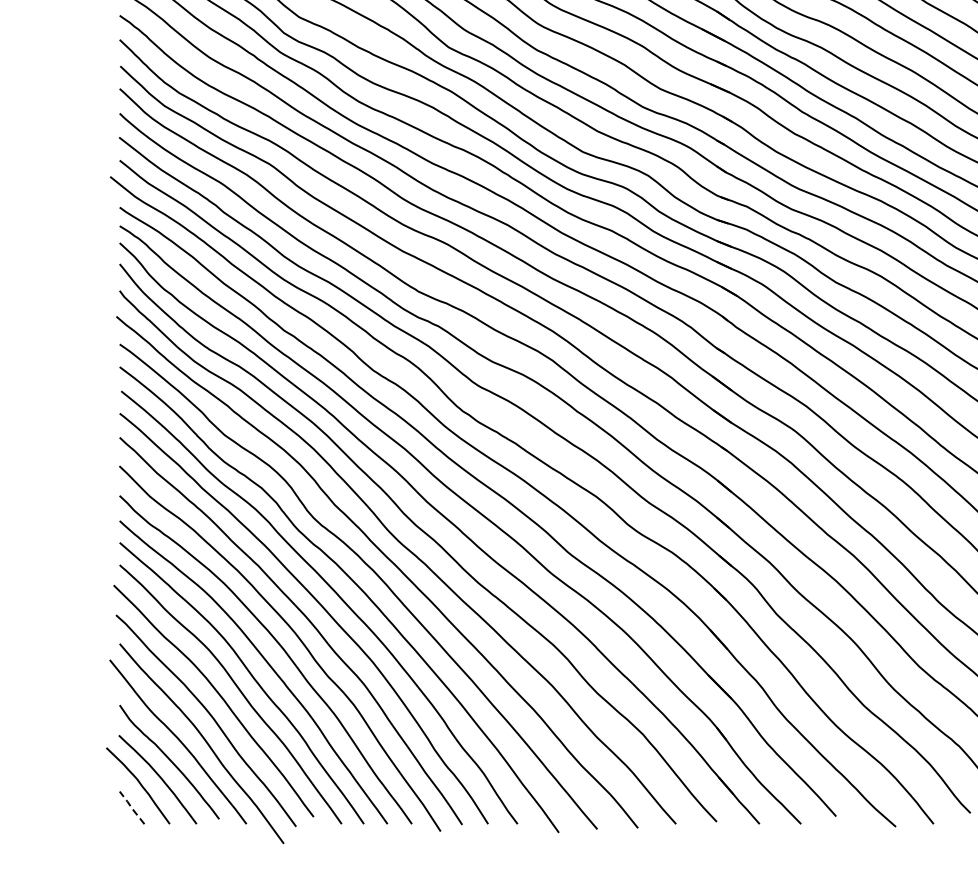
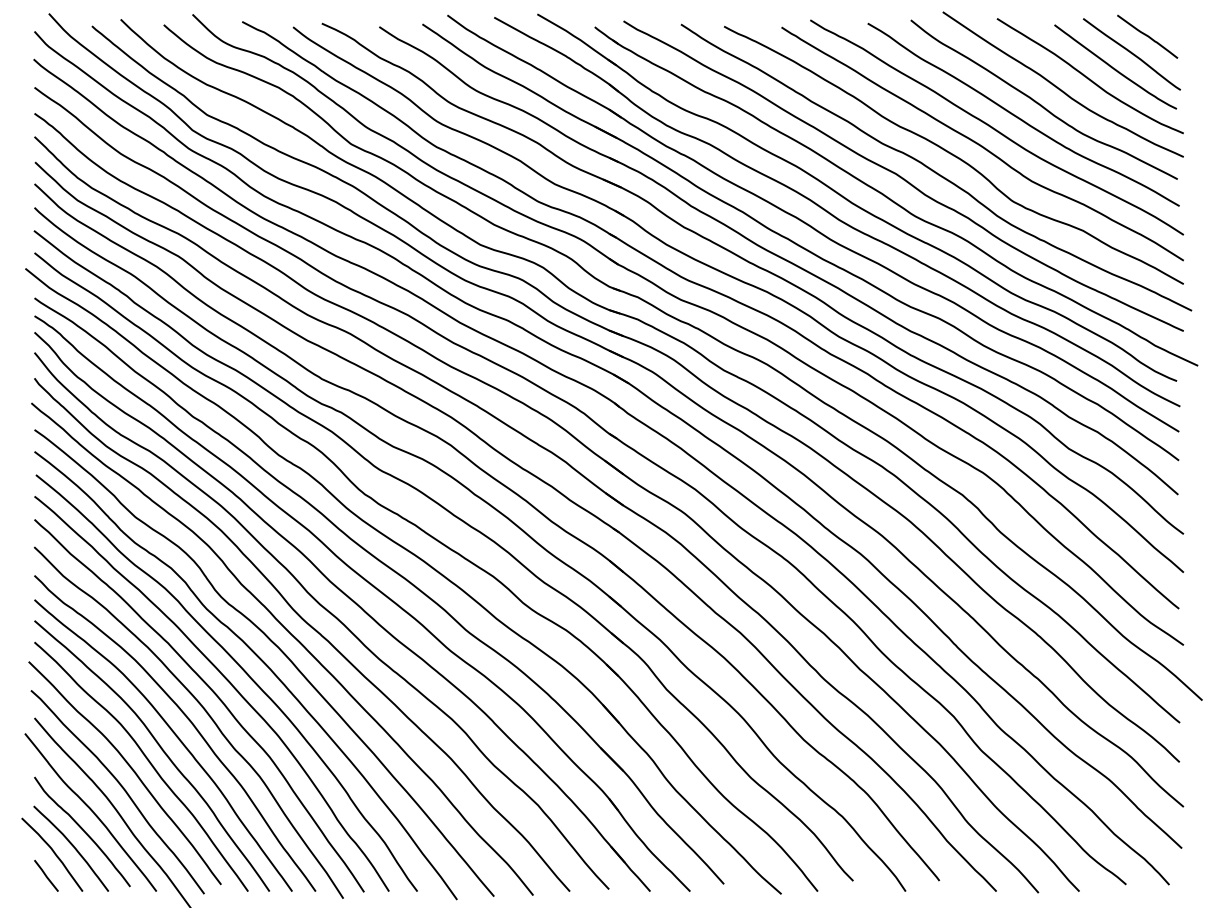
line: (131, 807) -> (45, 875), dashed -> solid

